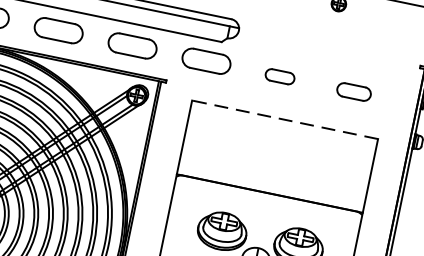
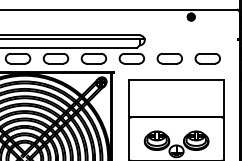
part: (279, 76) -> (169, 58), size x1.67
part: (353, 91) -> (207, 58), size x1.43
line: (284, 119) -> (176, 79), dashed -> solid

